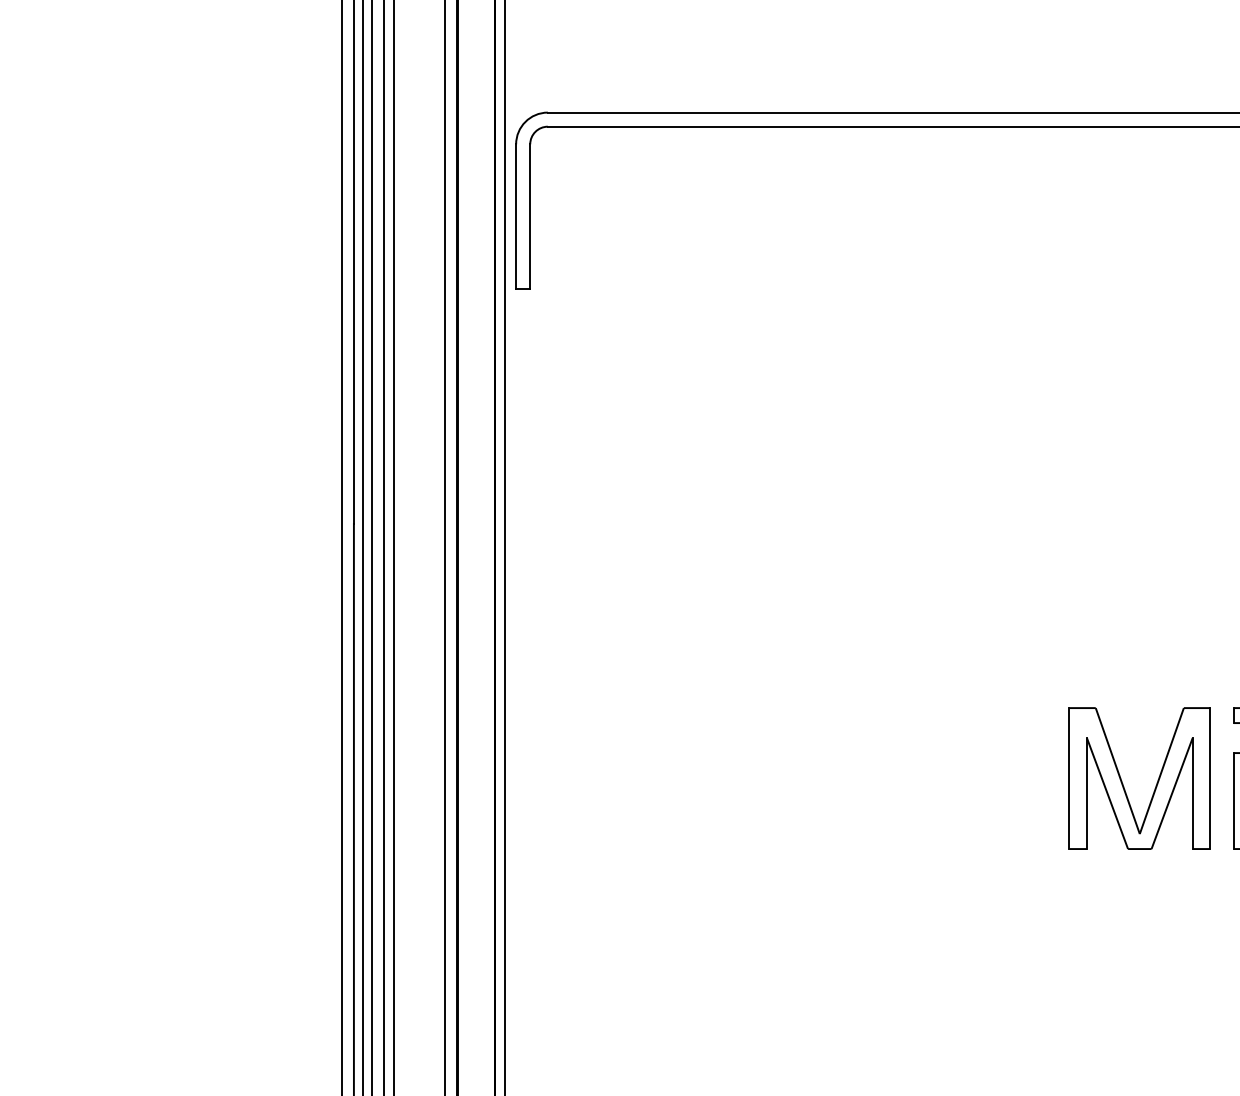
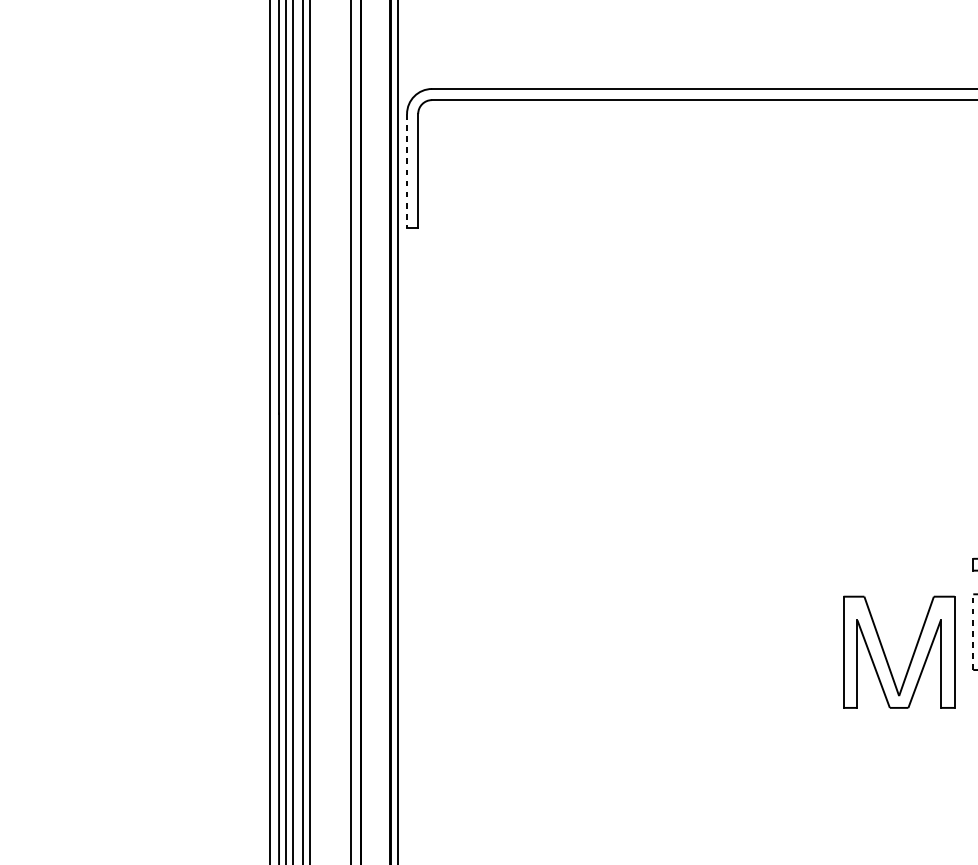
line: (516, 217) -> (407, 171), solid -> dashed
part: (1123, 783) -> (886, 656), moved
line: (1233, 801) -> (973, 632), solid -> dashed

